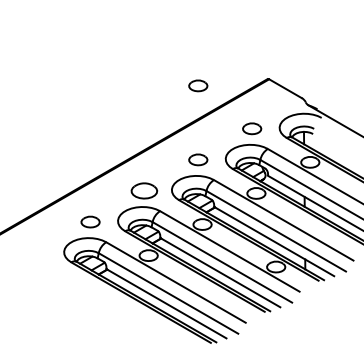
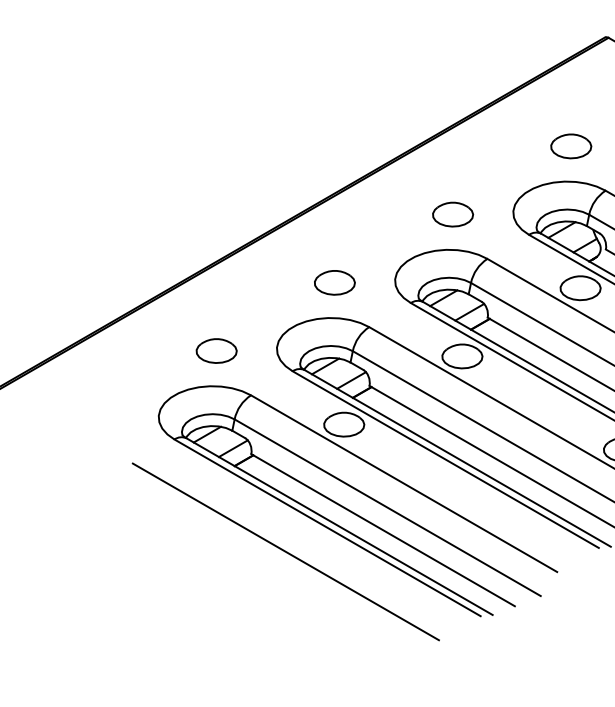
part: (198, 85) -> (453, 51), removed
part: (144, 190) -> (335, 281), size x0.71
line: (121, 313) -> (284, 551), added

